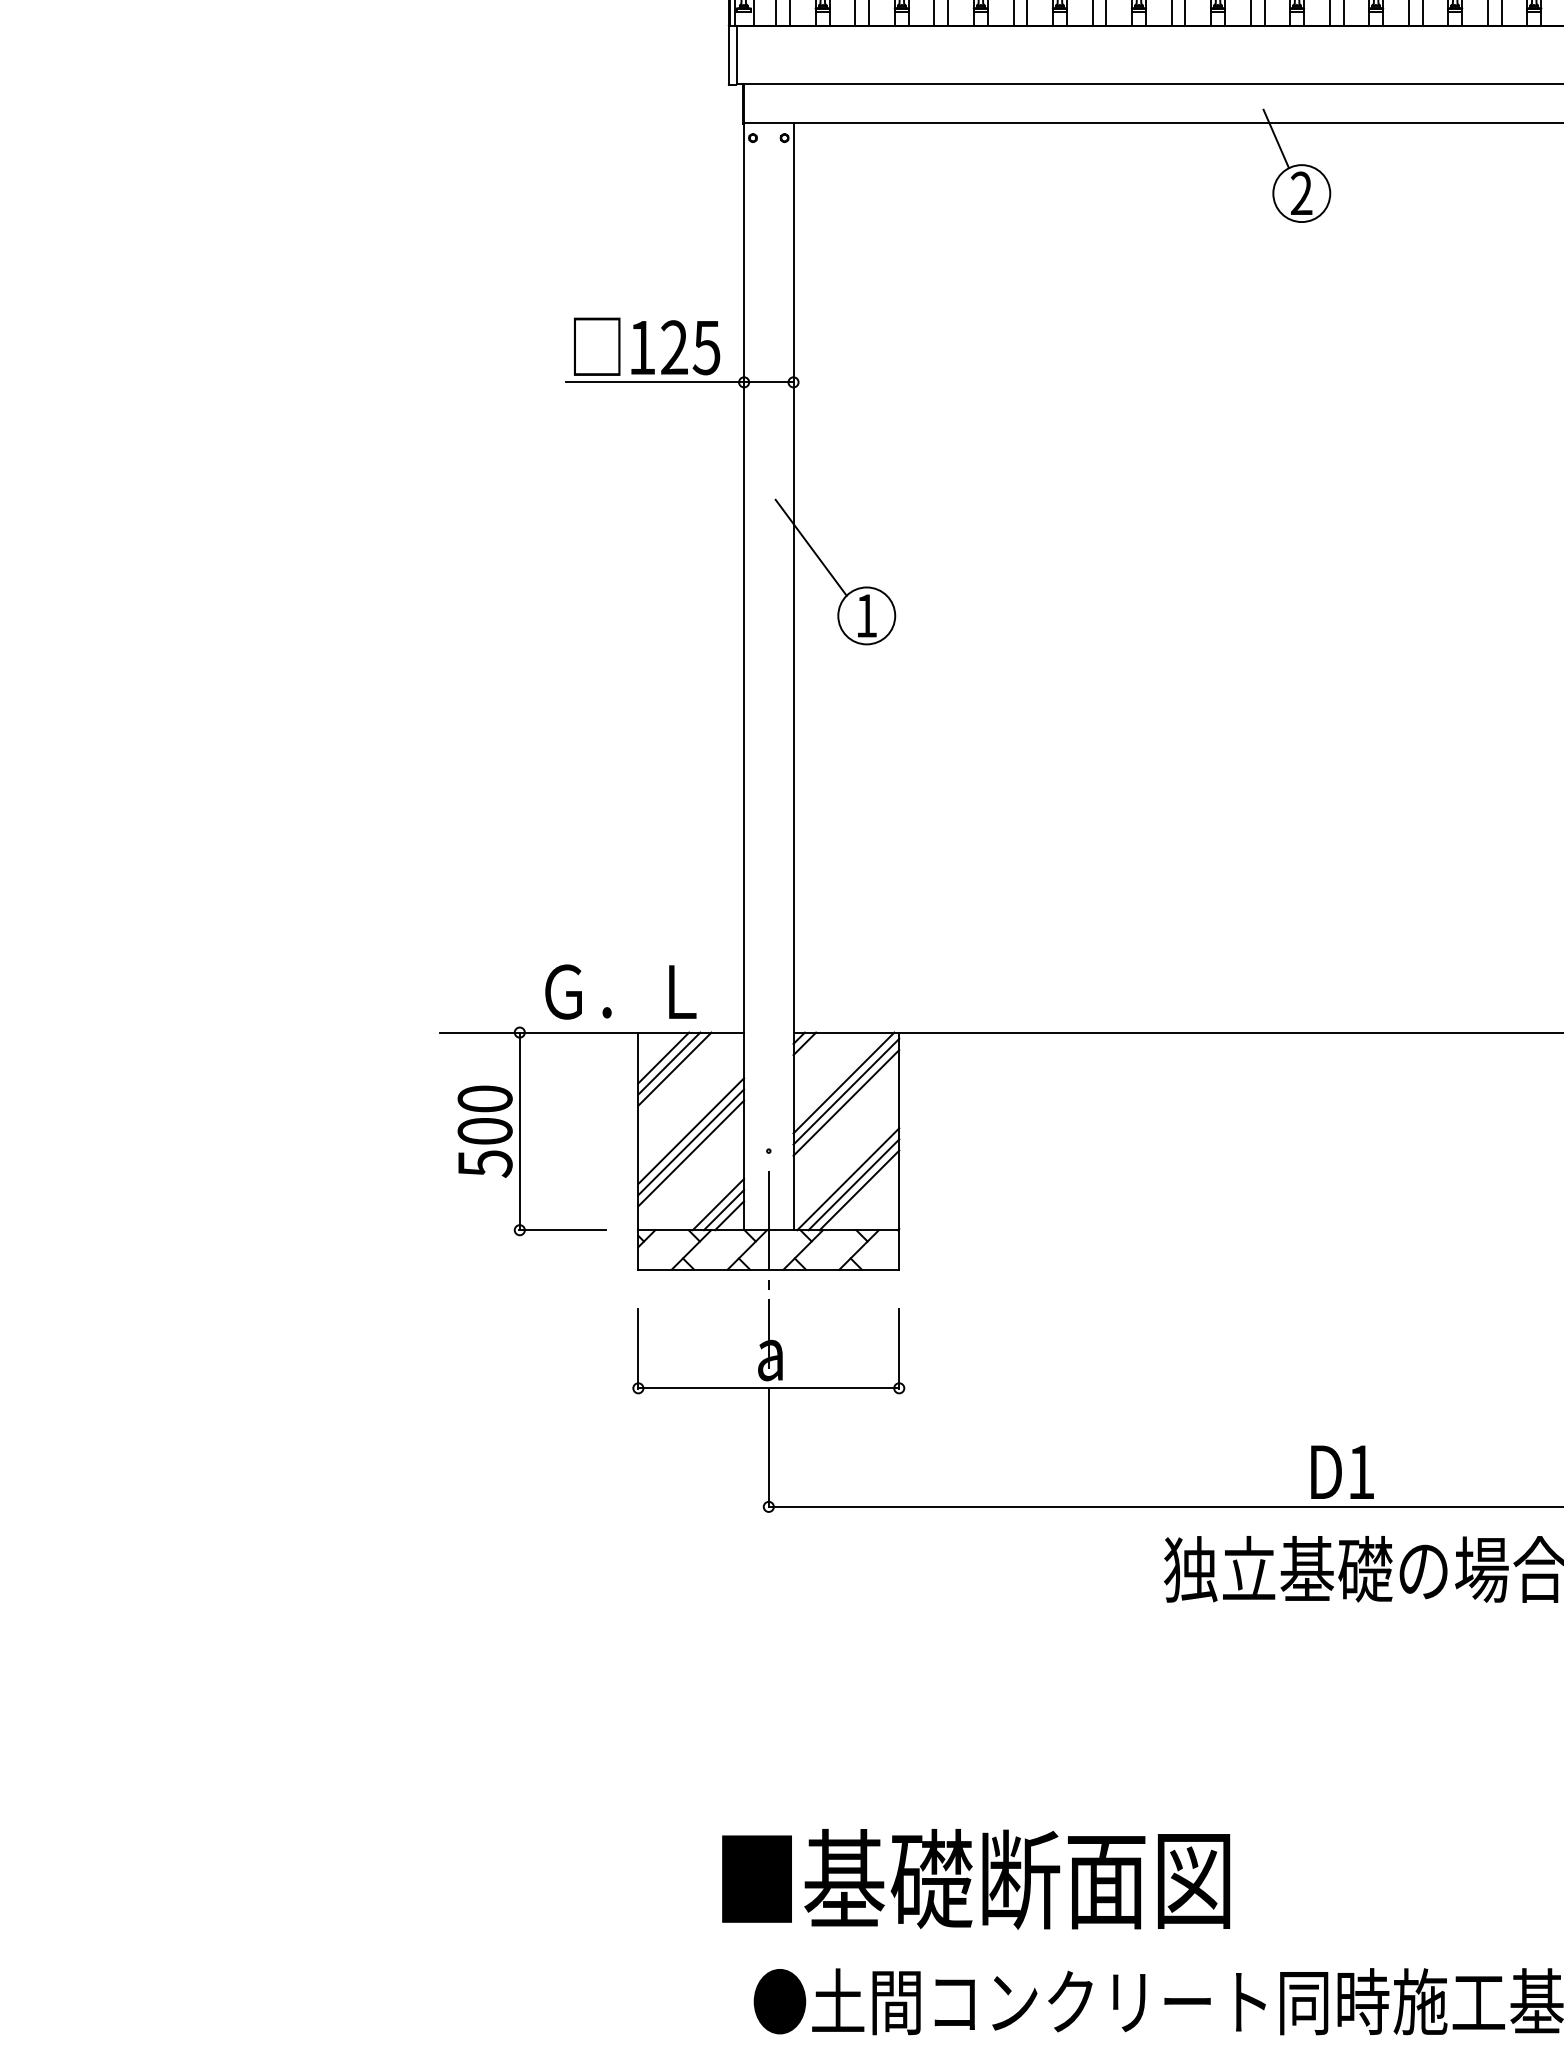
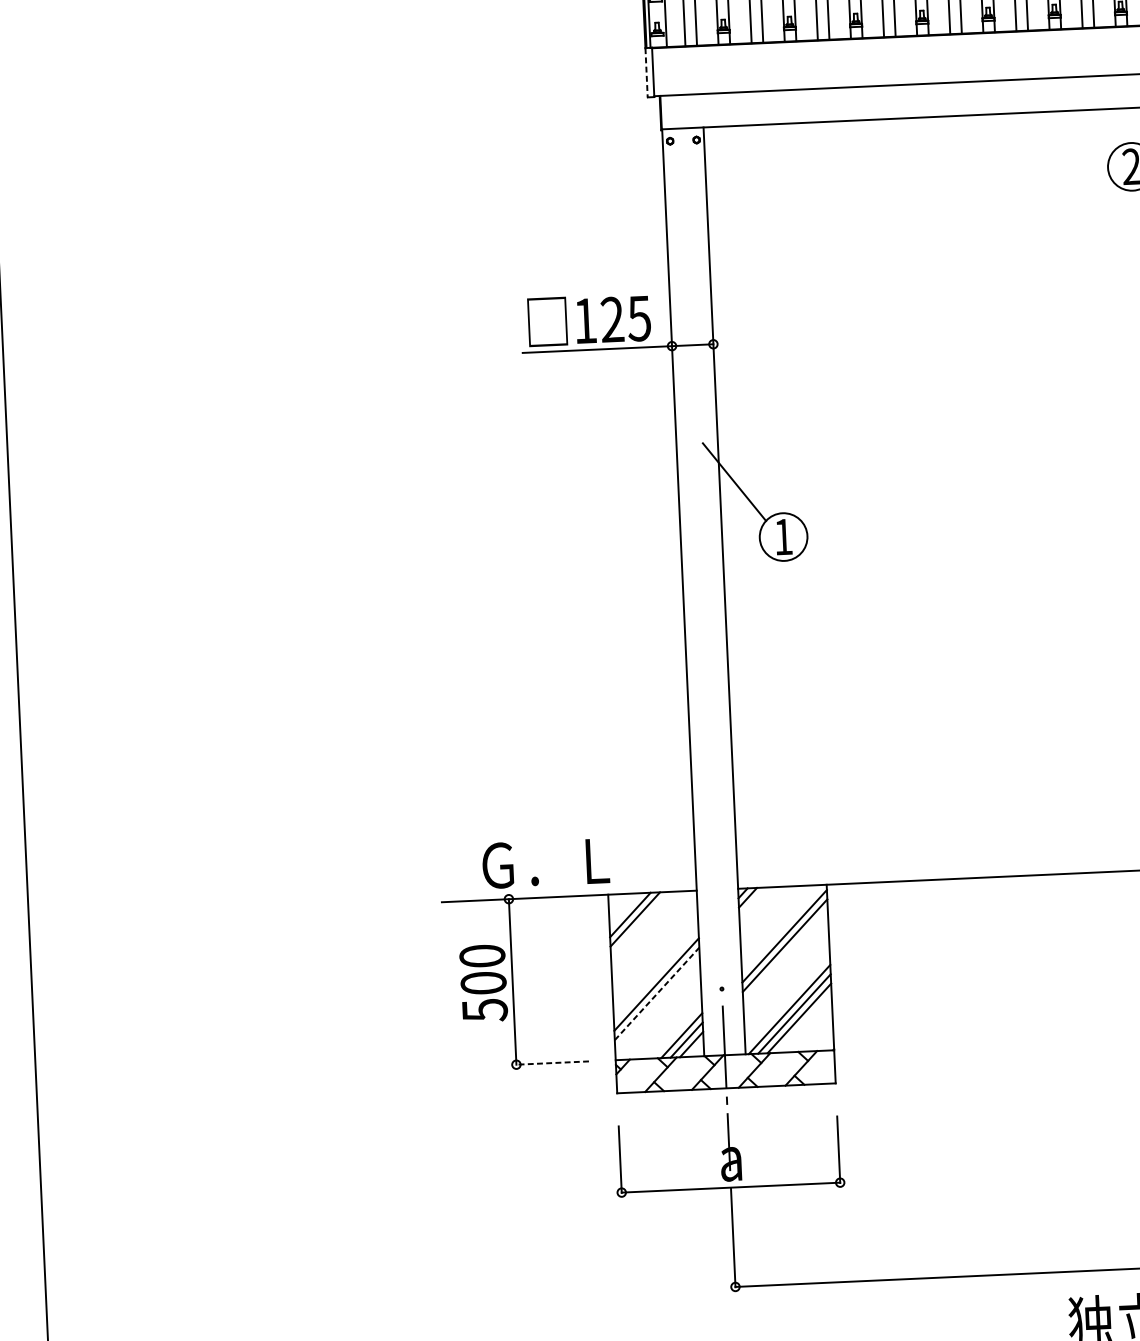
line: (728, 55) -> (646, 73), solid -> dashed
line: (1275, 138) -> (1107, 121), removed
text: (620, 991) -> (545, 863), moved
line: (674, 1068) -> (639, 923), removed
line: (843, 1082) -> (781, 928), removed
line: (691, 1130) -> (656, 974), removed
line: (691, 1153) -> (657, 993), solid -> dashed
line: (562, 1230) -> (552, 1063), solid -> dashed

